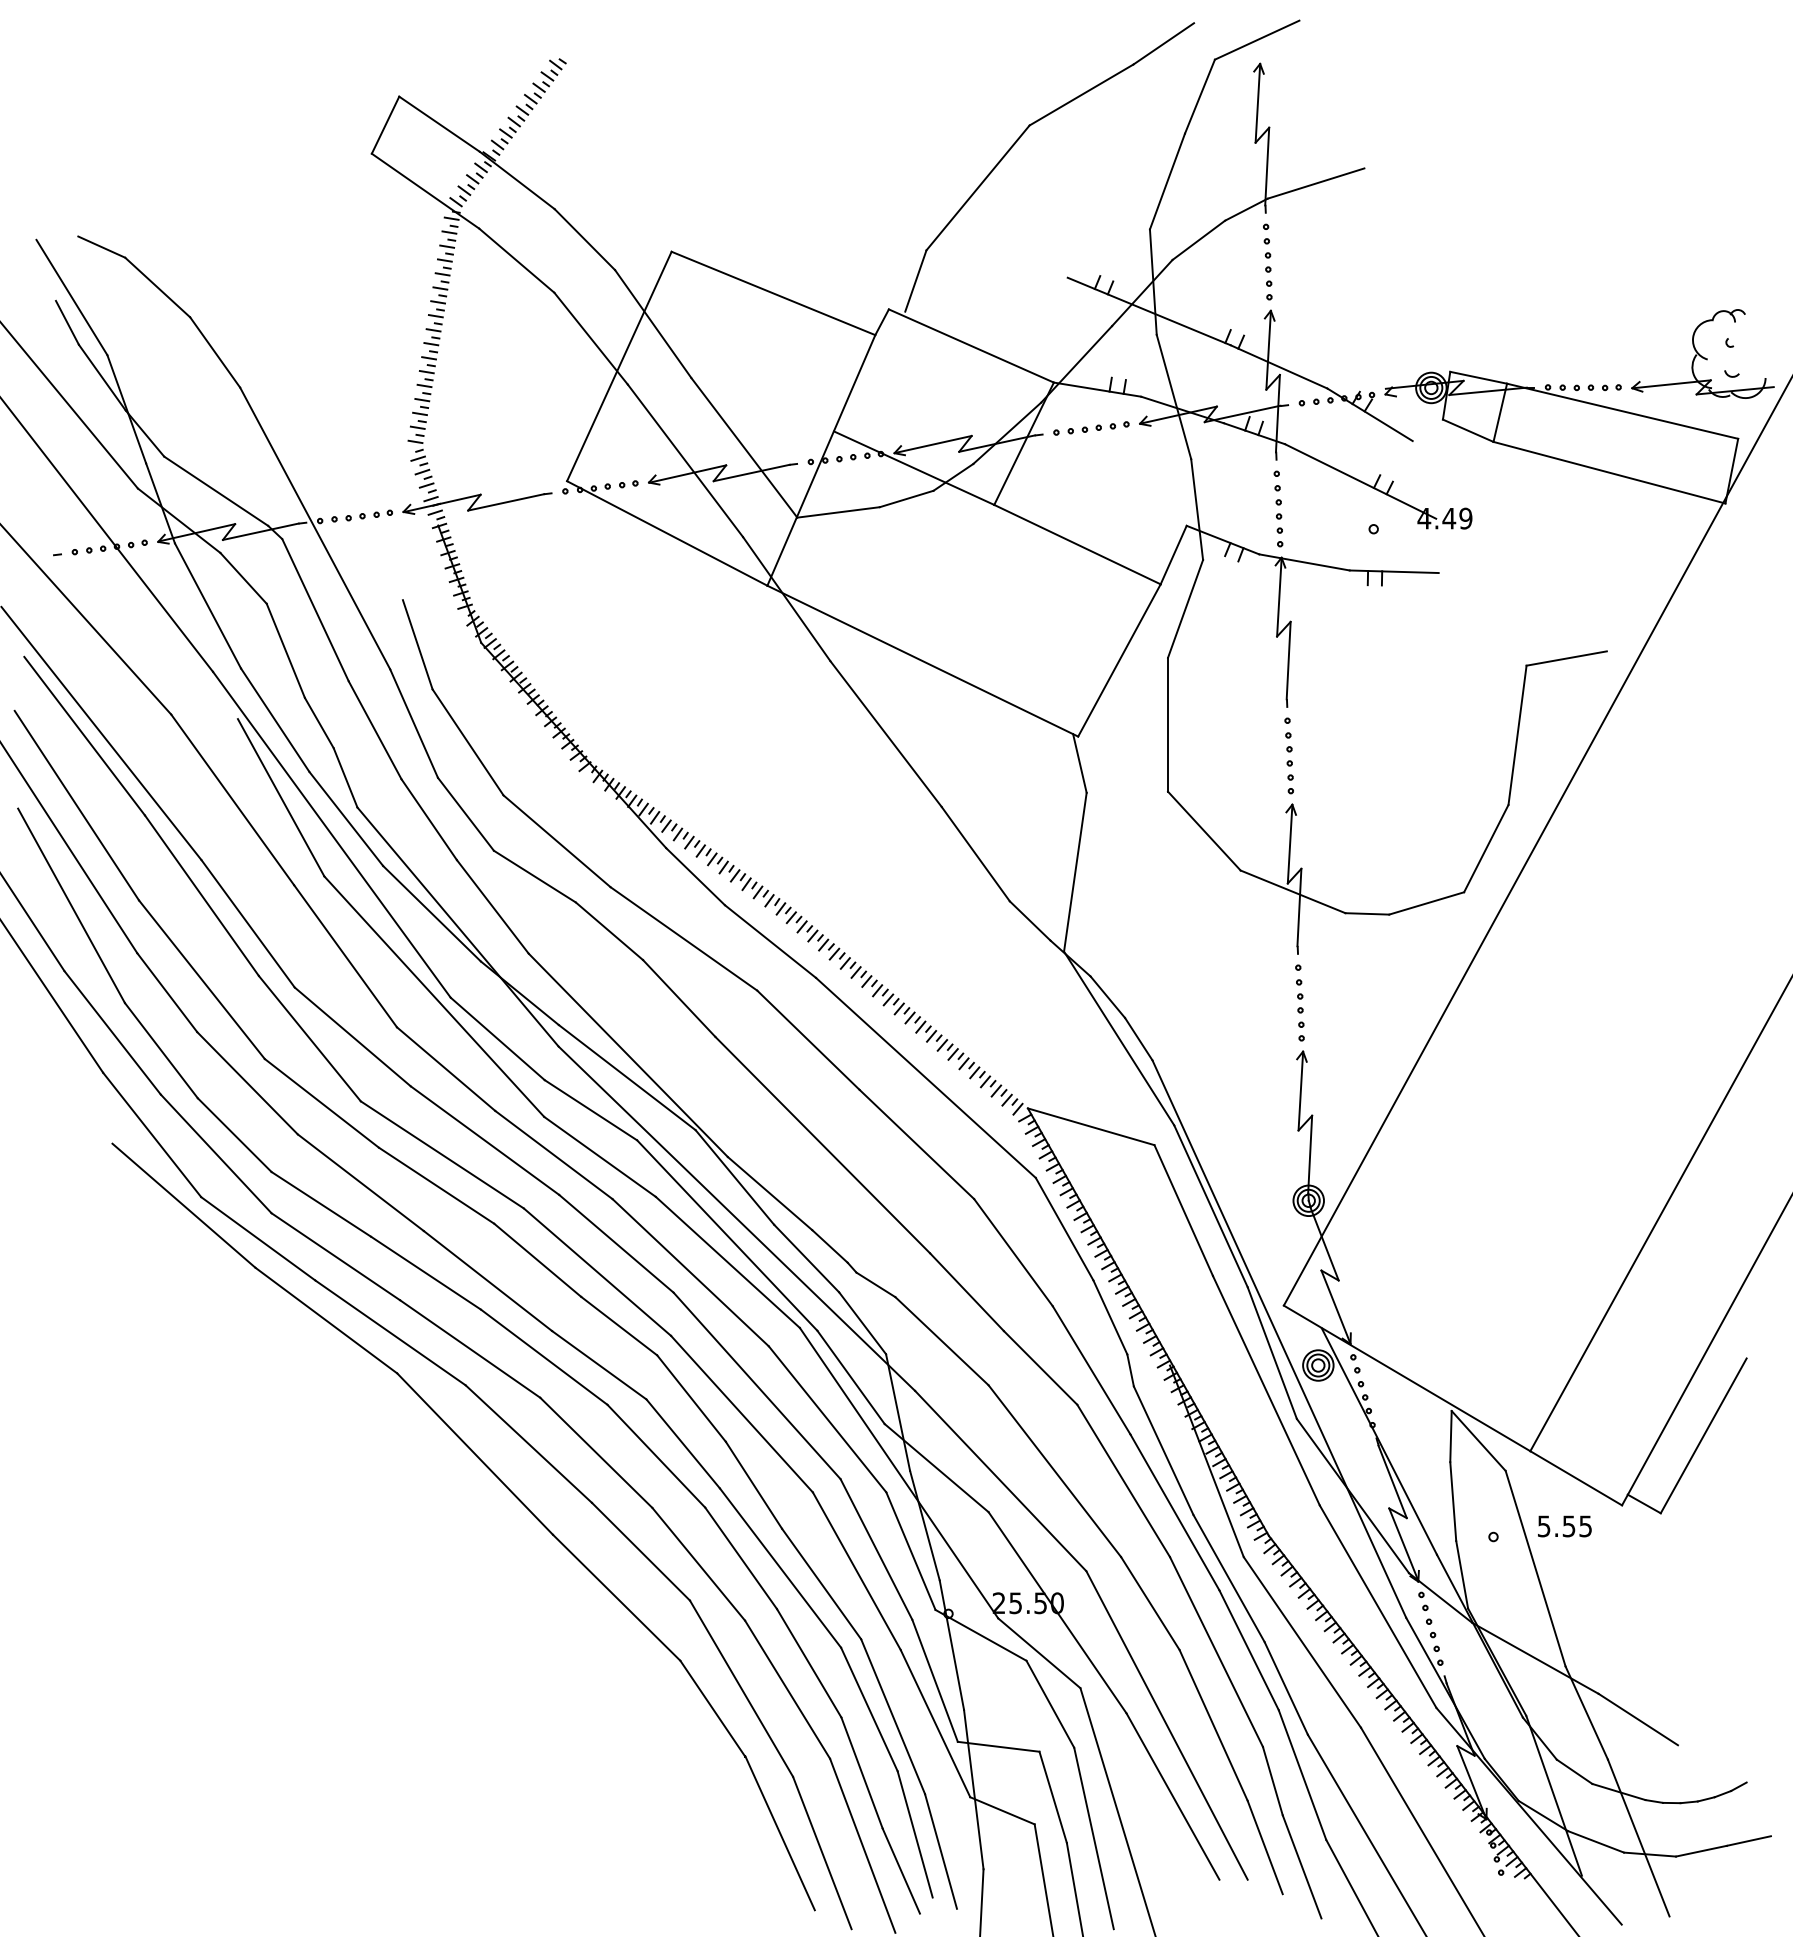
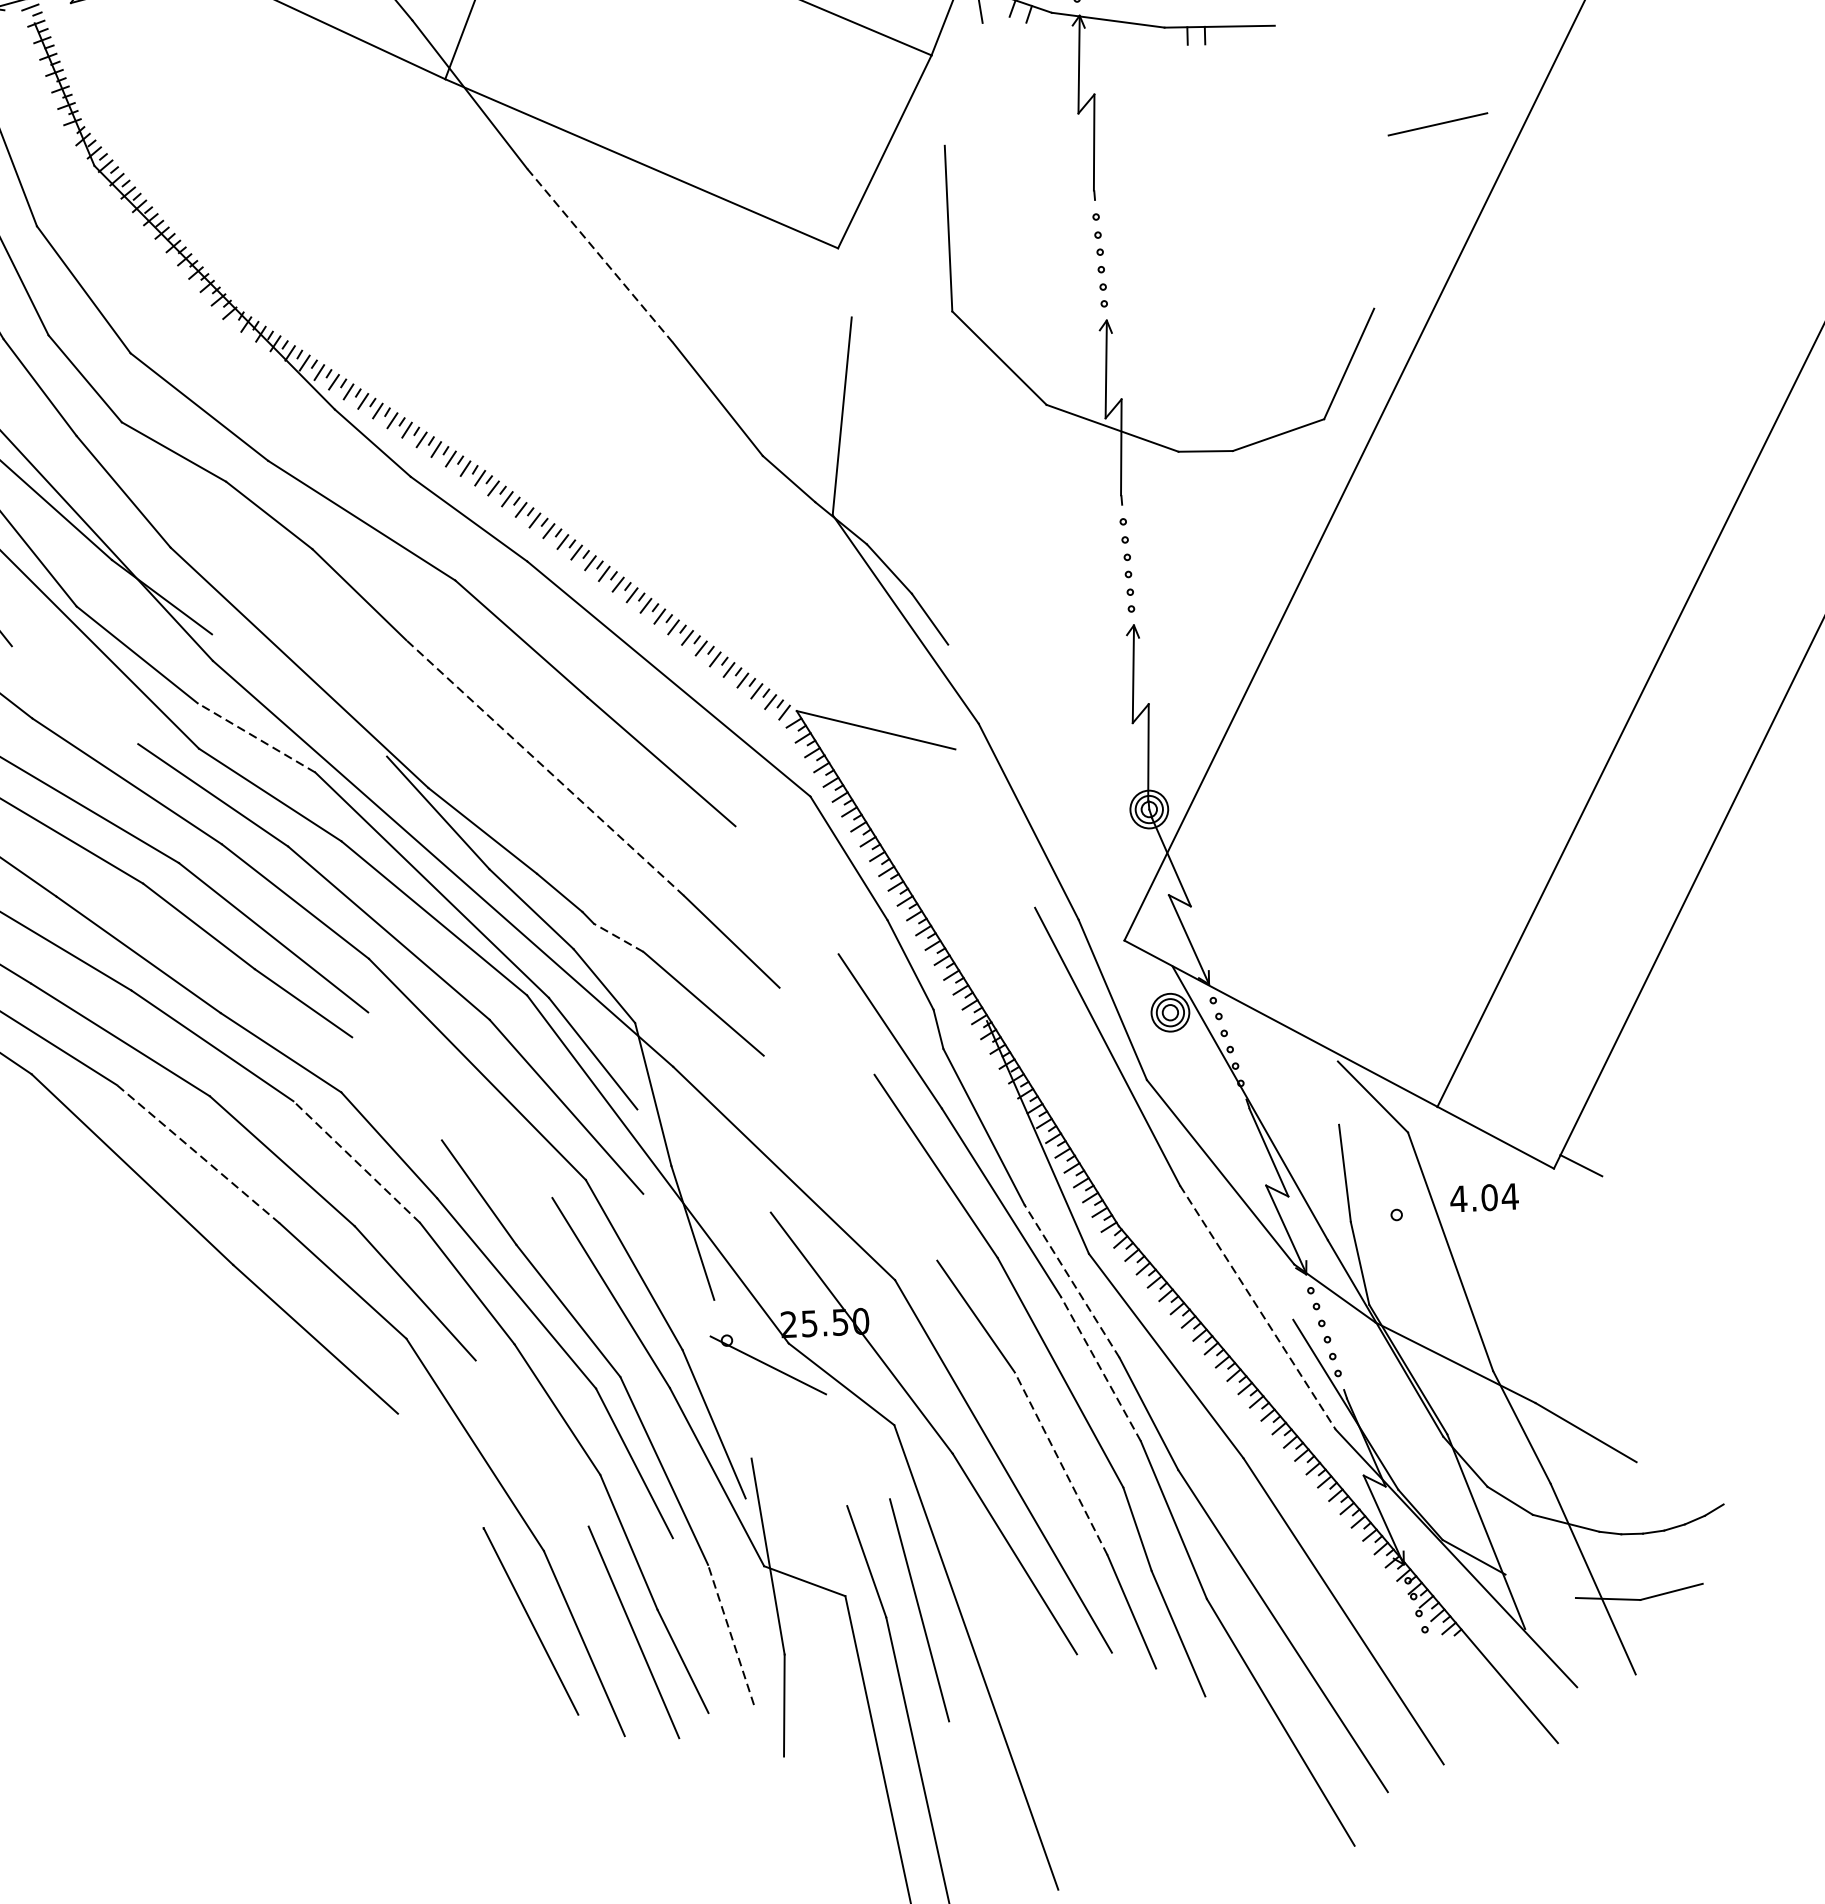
line: (1185, 608) -> (963, 83), removed
line: (886, 734) -> (600, 256), solid -> dashed
line: (1517, 734) -> (1381, 221), removed
line: (1079, 763) -> (841, 281), removed
line: (446, 1068) -> (75, 694), removed
line: (626, 1077) -> (298, 695), removed
line: (590, 1109) -> (255, 736), solid -> dashed
line: (822, 1144) -> (544, 767), solid -> dashed
line: (1183, 1210) -> (994, 828), removed
line: (1013, 1252) -> (787, 890), removed
line: (875, 1284) -> (618, 937), solid -> dashed
line: (1279, 1338) -> (1120, 981), removed
line: (1040, 1367) -> (826, 1030), removed
line: (691, 1398) -> (397, 1088), removed
line: (741, 1413) -> (459, 1104), removed
line: (1703, 1435) -> (1650, 1077), removed
line: (1450, 1436) -> (1337, 1093), removed
line: (528, 1443) -> (197, 1153), solid -> dashed
line: (656, 1456) -> (356, 1162), solid -> dashed
line: (936, 1468) -> (703, 1161), removed
line: (1054, 1471) -> (850, 1158), removed
text: (1564, 1526) -> (1483, 1198), 5.55 -> 4.04
line: (910, 1550) -> (676, 1264), removed
line: (1229, 1578) -> (1072, 1281), solid -> dashed
line: (1378, 1606) -> (1258, 1307), solid -> dashed
line: (951, 1644) -> (732, 1378), removed
line: (1249, 1650) -> (1101, 1369), solid -> dashed
line: (787, 1689) -> (532, 1443), removed
line: (1050, 1703) -> (858, 1445), removed
line: (712, 1708) -> (440, 1470), removed
line: (1213, 1725) -> (1060, 1463), solid -> dashed
line: (998, 1746) -> (796, 1501), removed
line: (914, 1834) -> (697, 1615), removed
line: (1748, 1840) -> (1729, 1576), removed
line: (1596, 1841) -> (1541, 1585), removed
line: (941, 1851) -> (731, 1634), solid -> dashed

